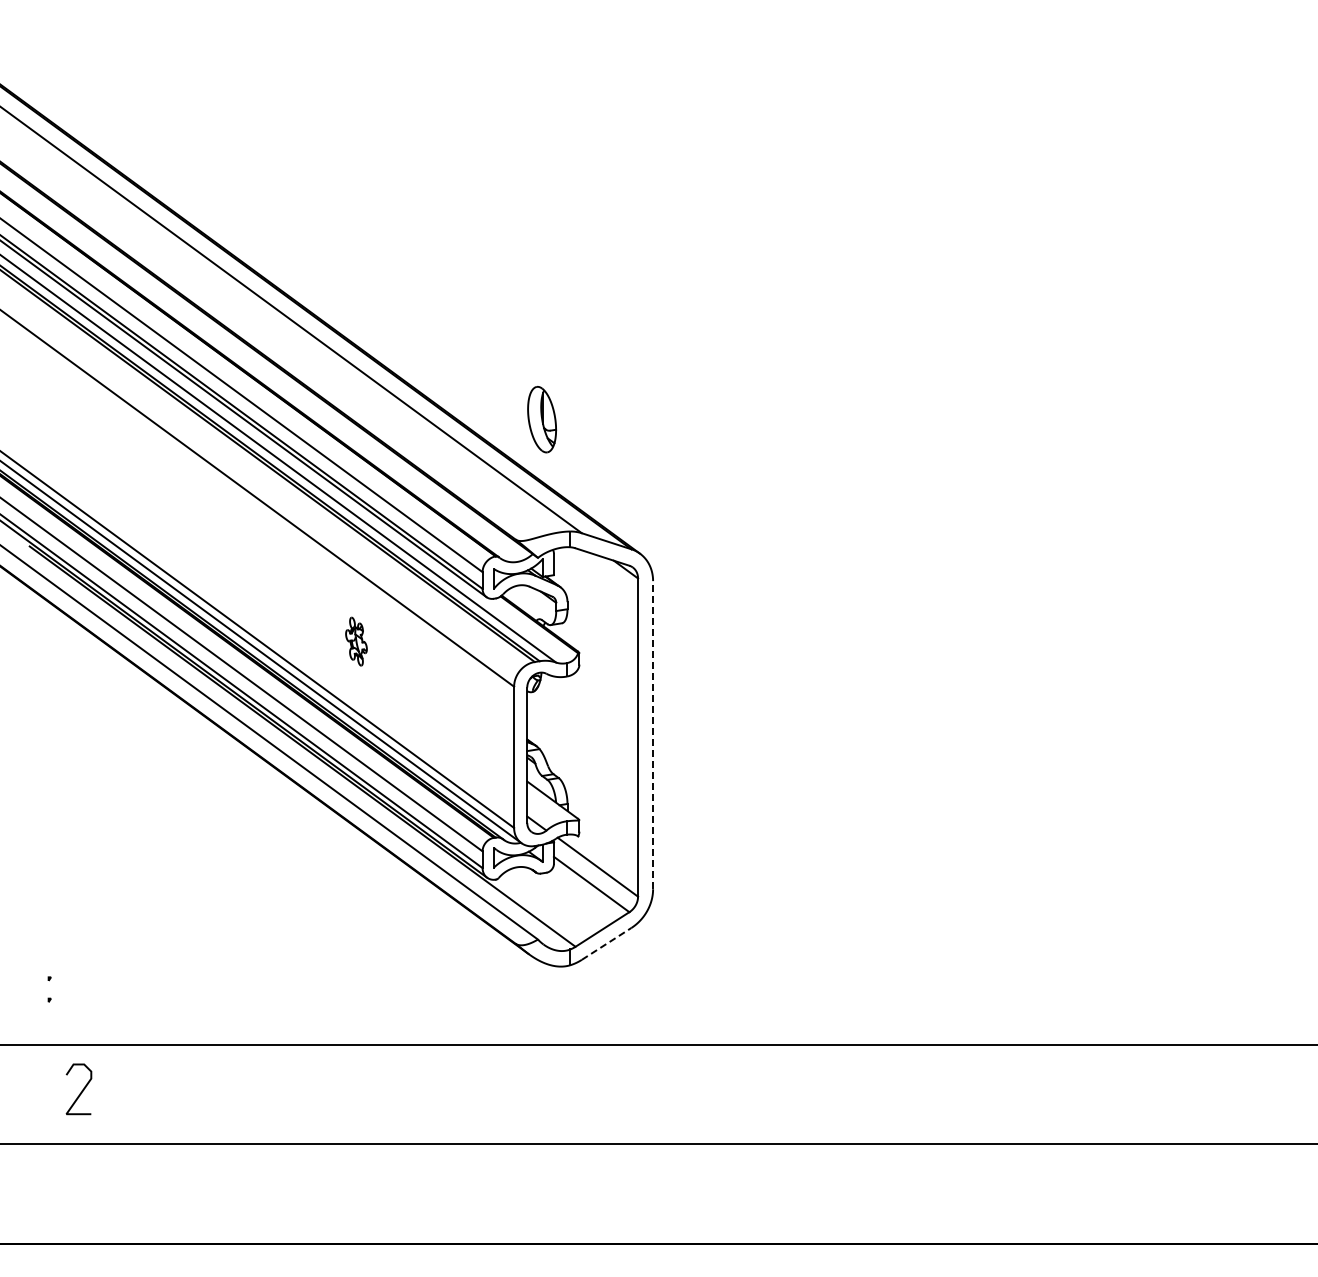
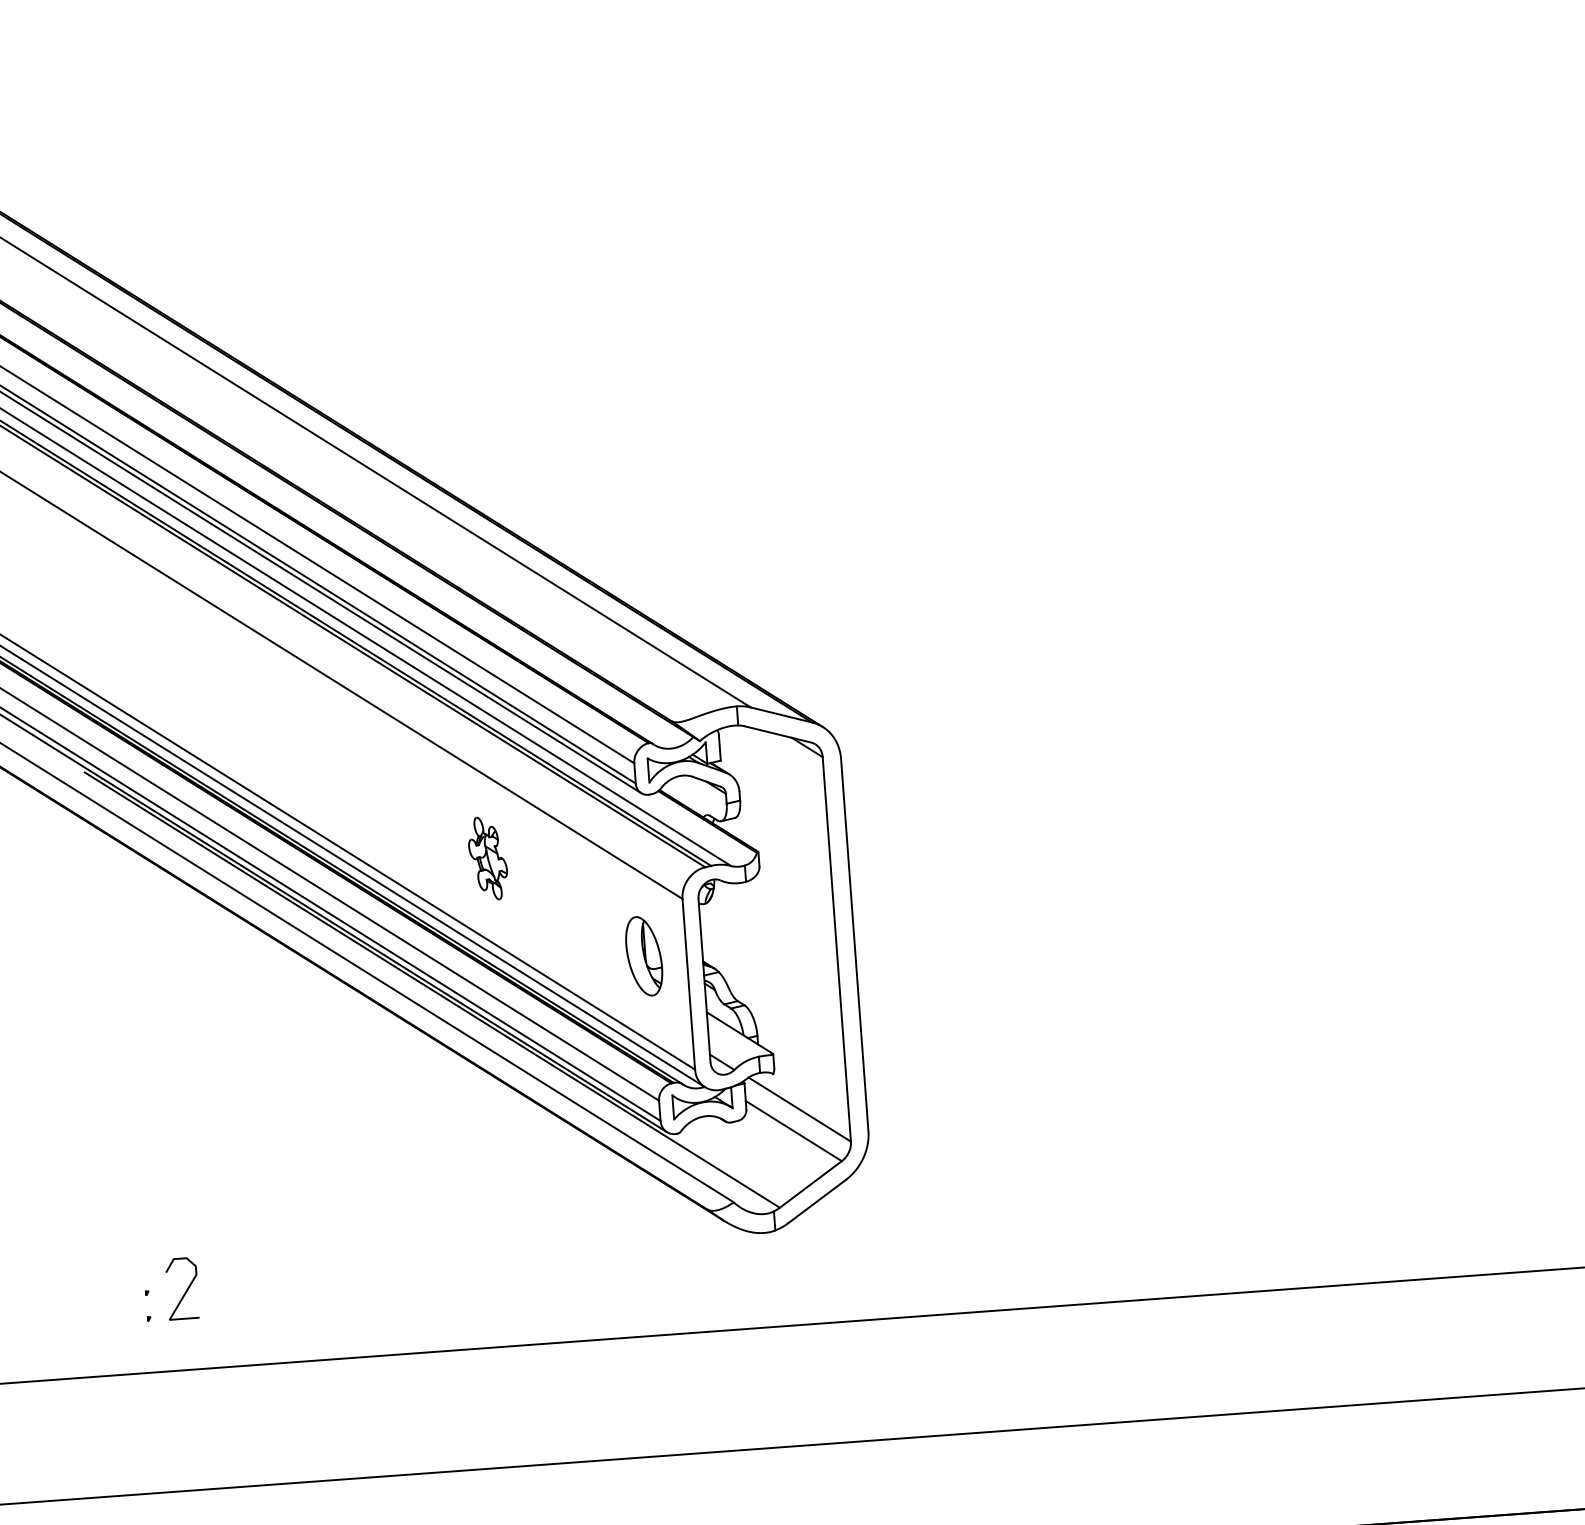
part: (542, 419) -> (644, 956), moved
part: (356, 641) -> (488, 858), size x1.43
line: (653, 734) -> (855, 944), dashed -> solid
line: (607, 943) -> (818, 1200), dashed -> solid
curve: (81, 1090) -> (185, 1289), moved

